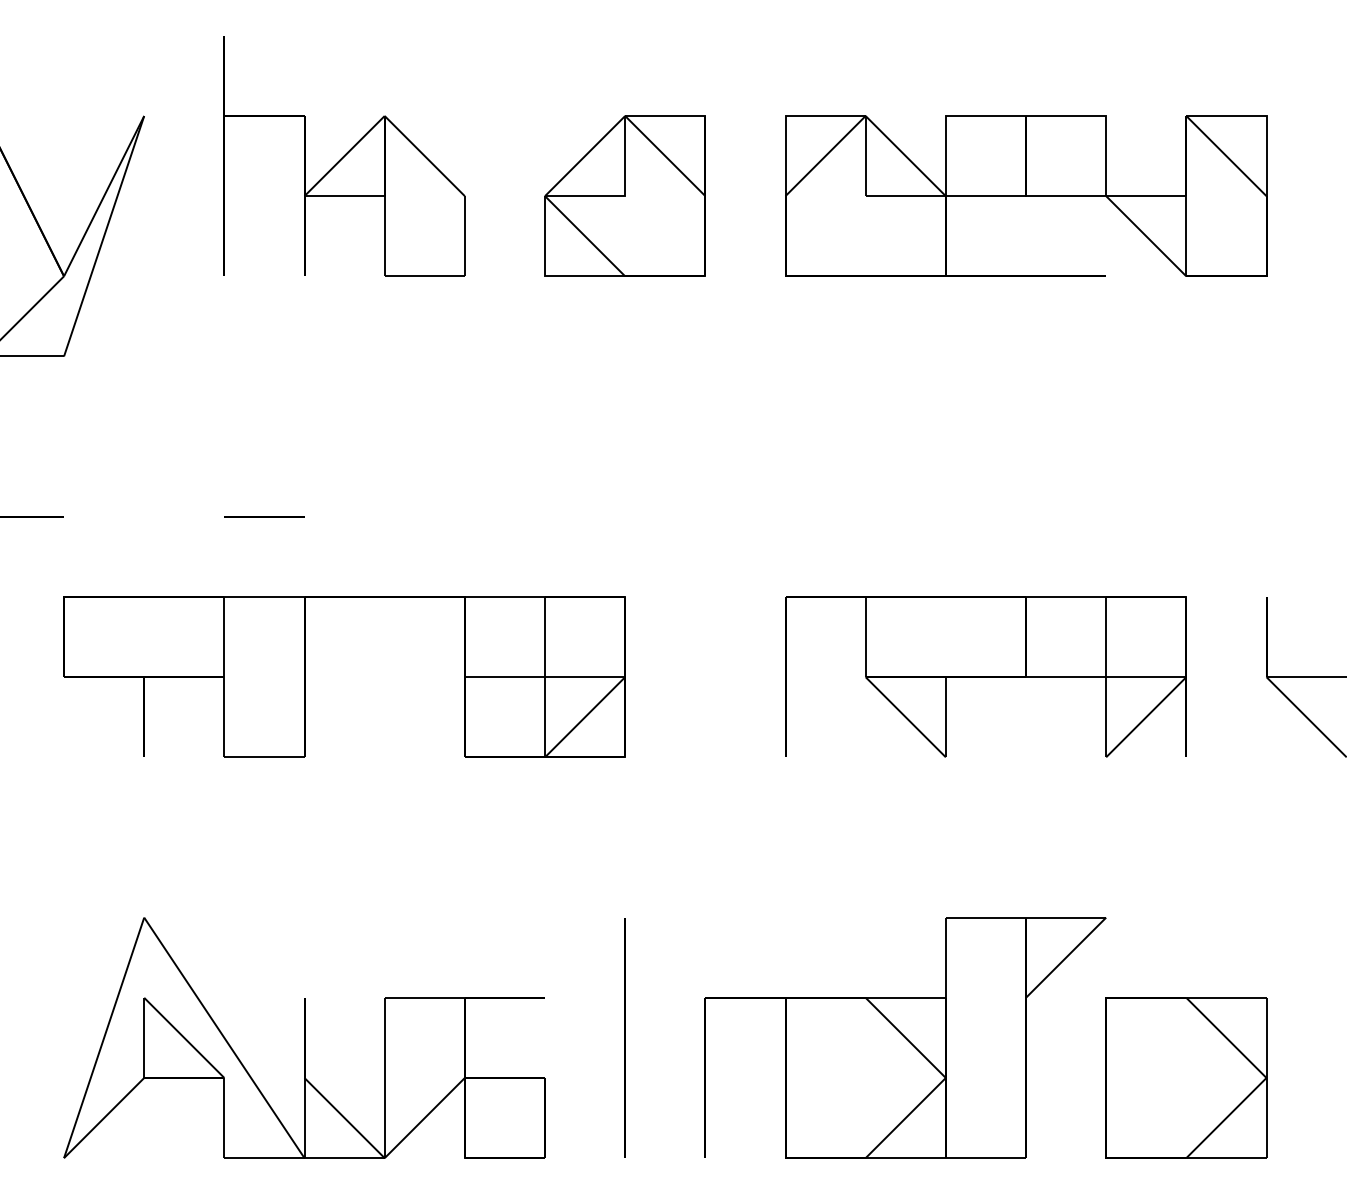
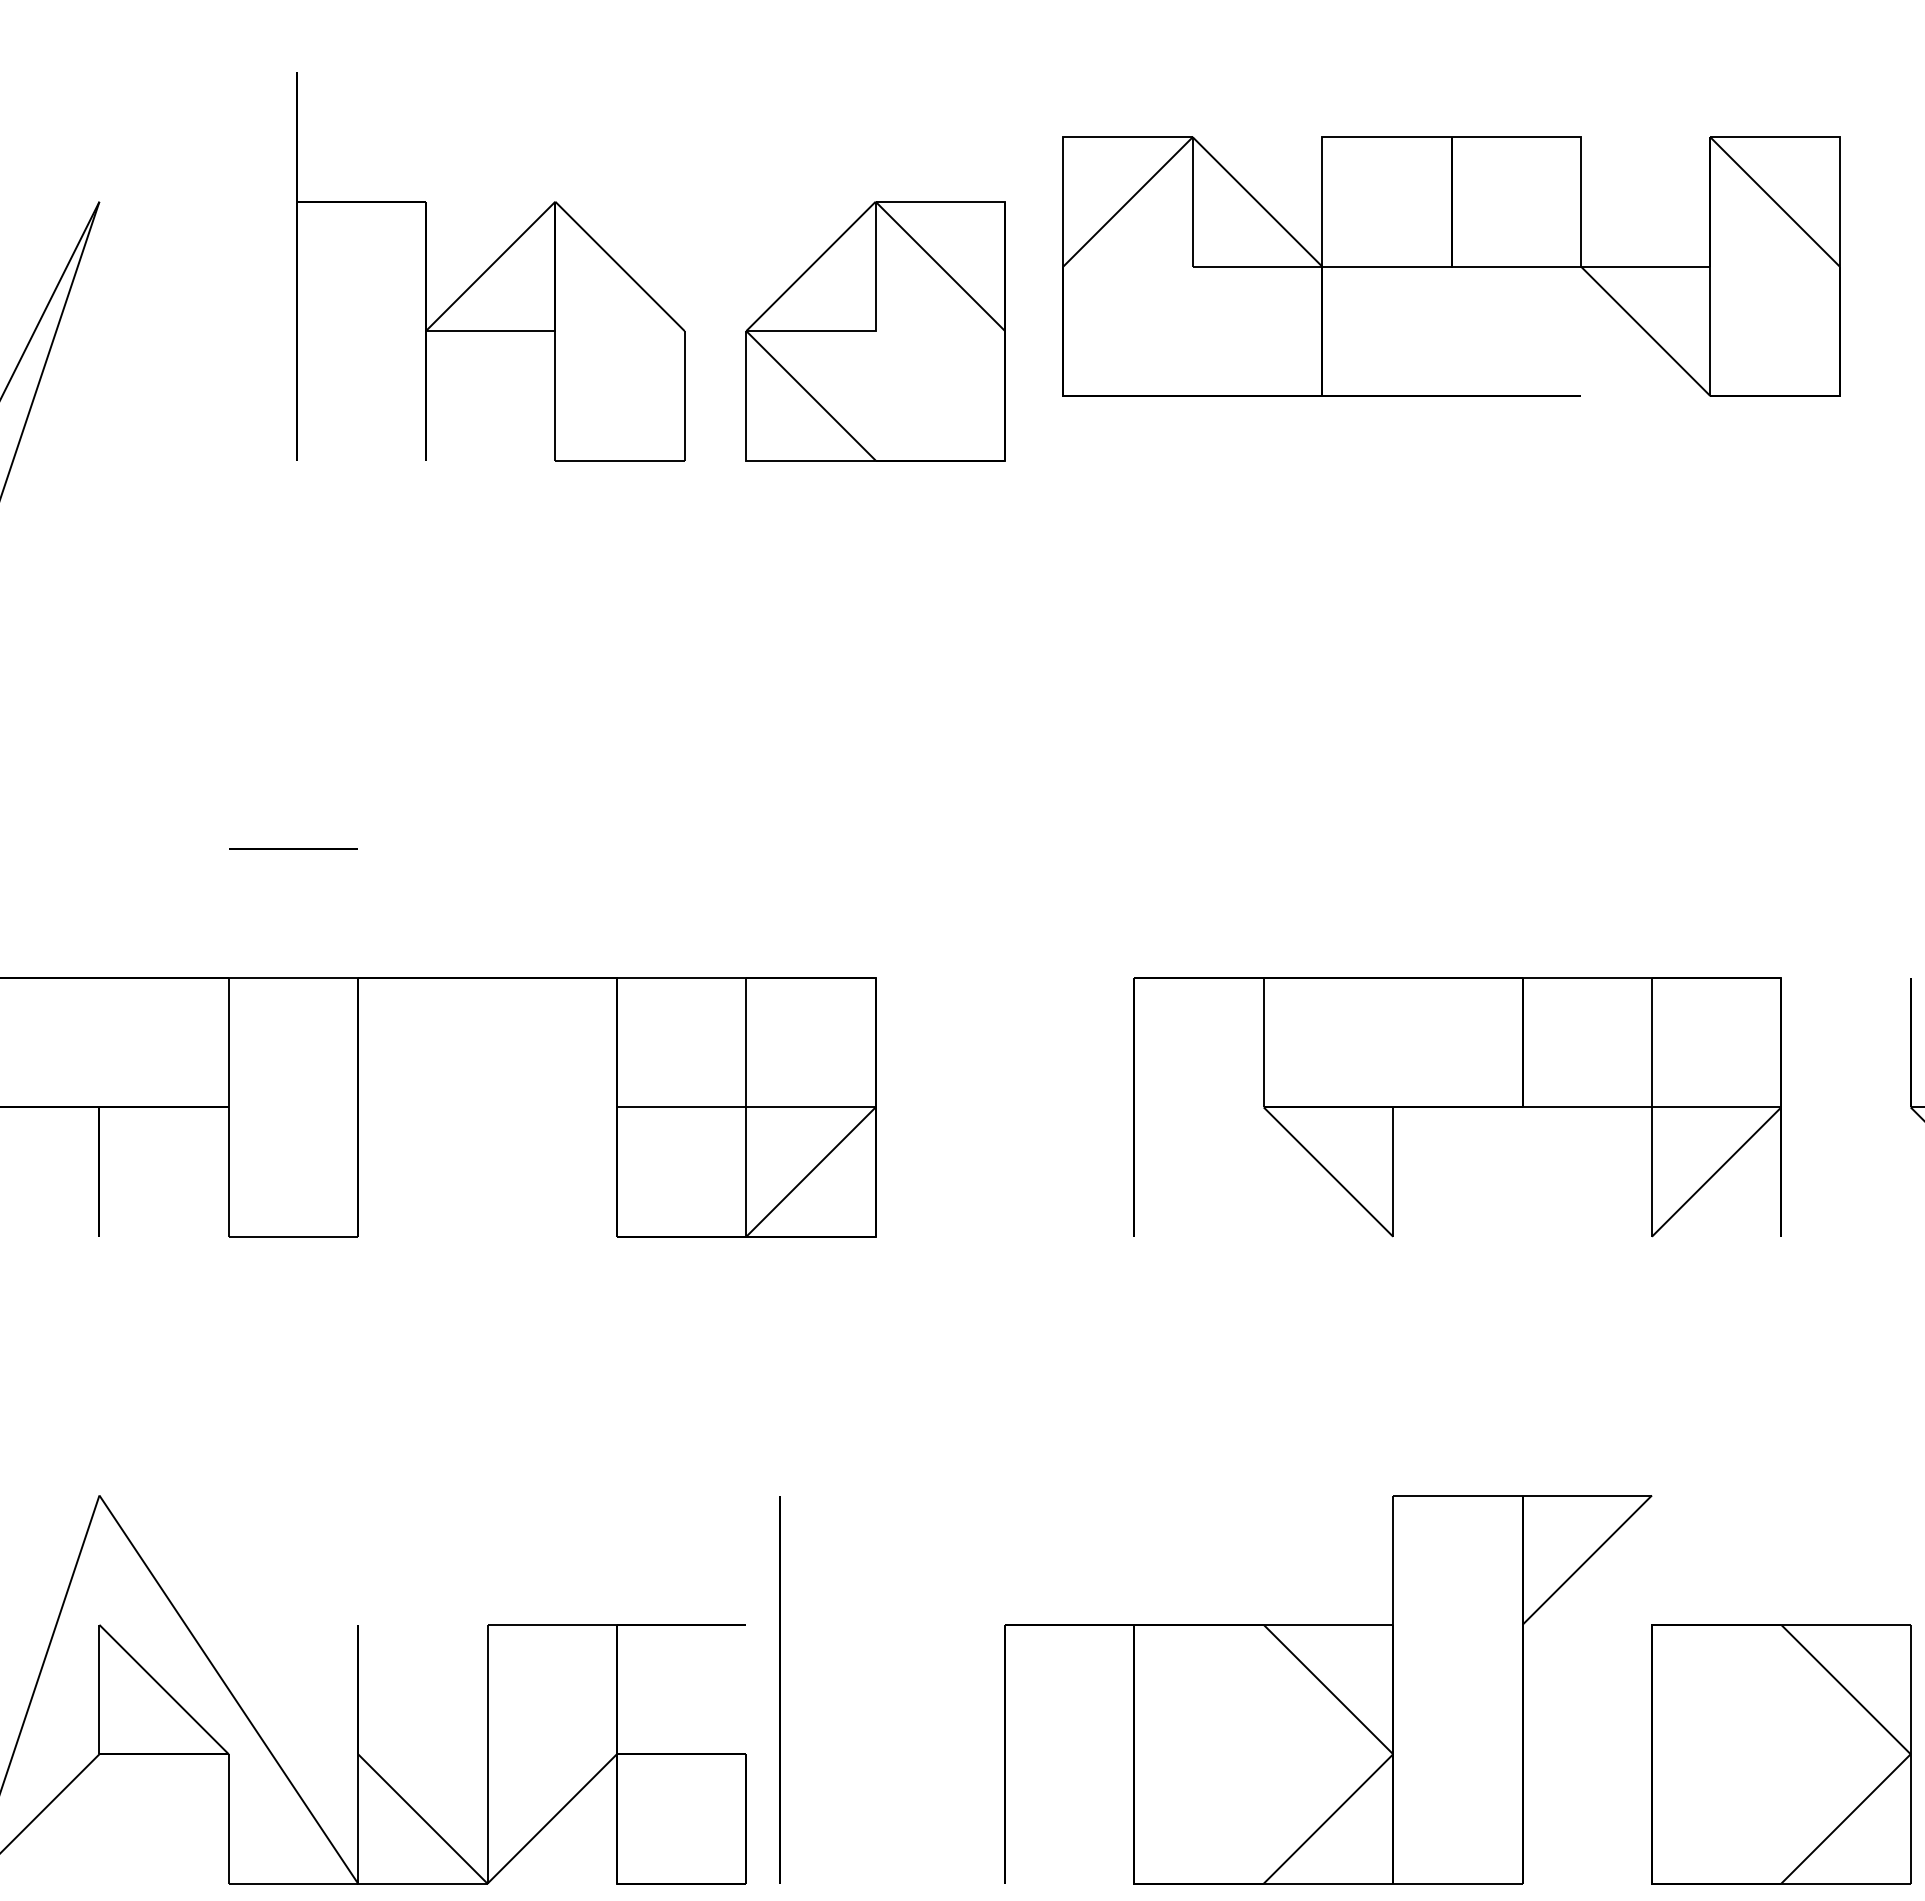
part: (344, 156) -> (490, 267), moved
part: (1026, 195) -> (1452, 265), moved
line: (624, 1037) -> (779, 1688), moved

